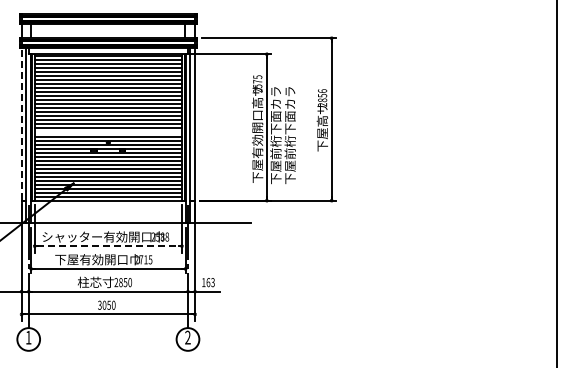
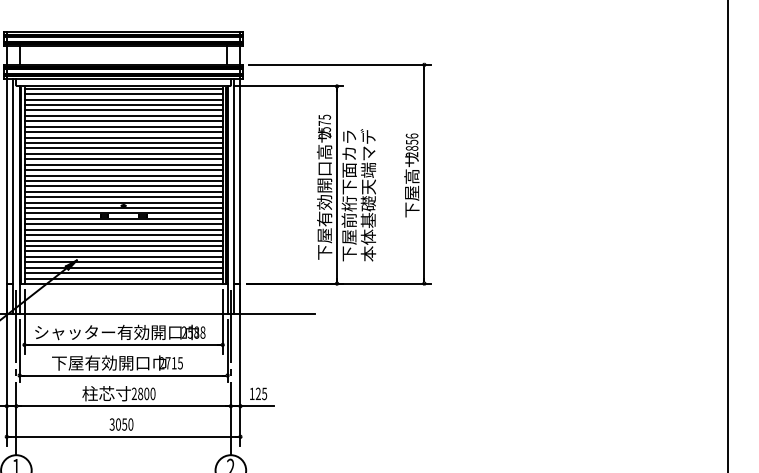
line: (21, 125) -> (6, 182), dashed -> solid
line: (107, 132) -> (122, 191), added
text: (289, 135) -> (367, 195), 下屋前桁下面カラ -> 本体基礎天端マデ
line: (108, 246) -> (123, 345), dashed -> solid
text: (125, 282) -> (146, 393), 2850 -> 2800
text: (210, 282) -> (261, 393), 163 -> 125

